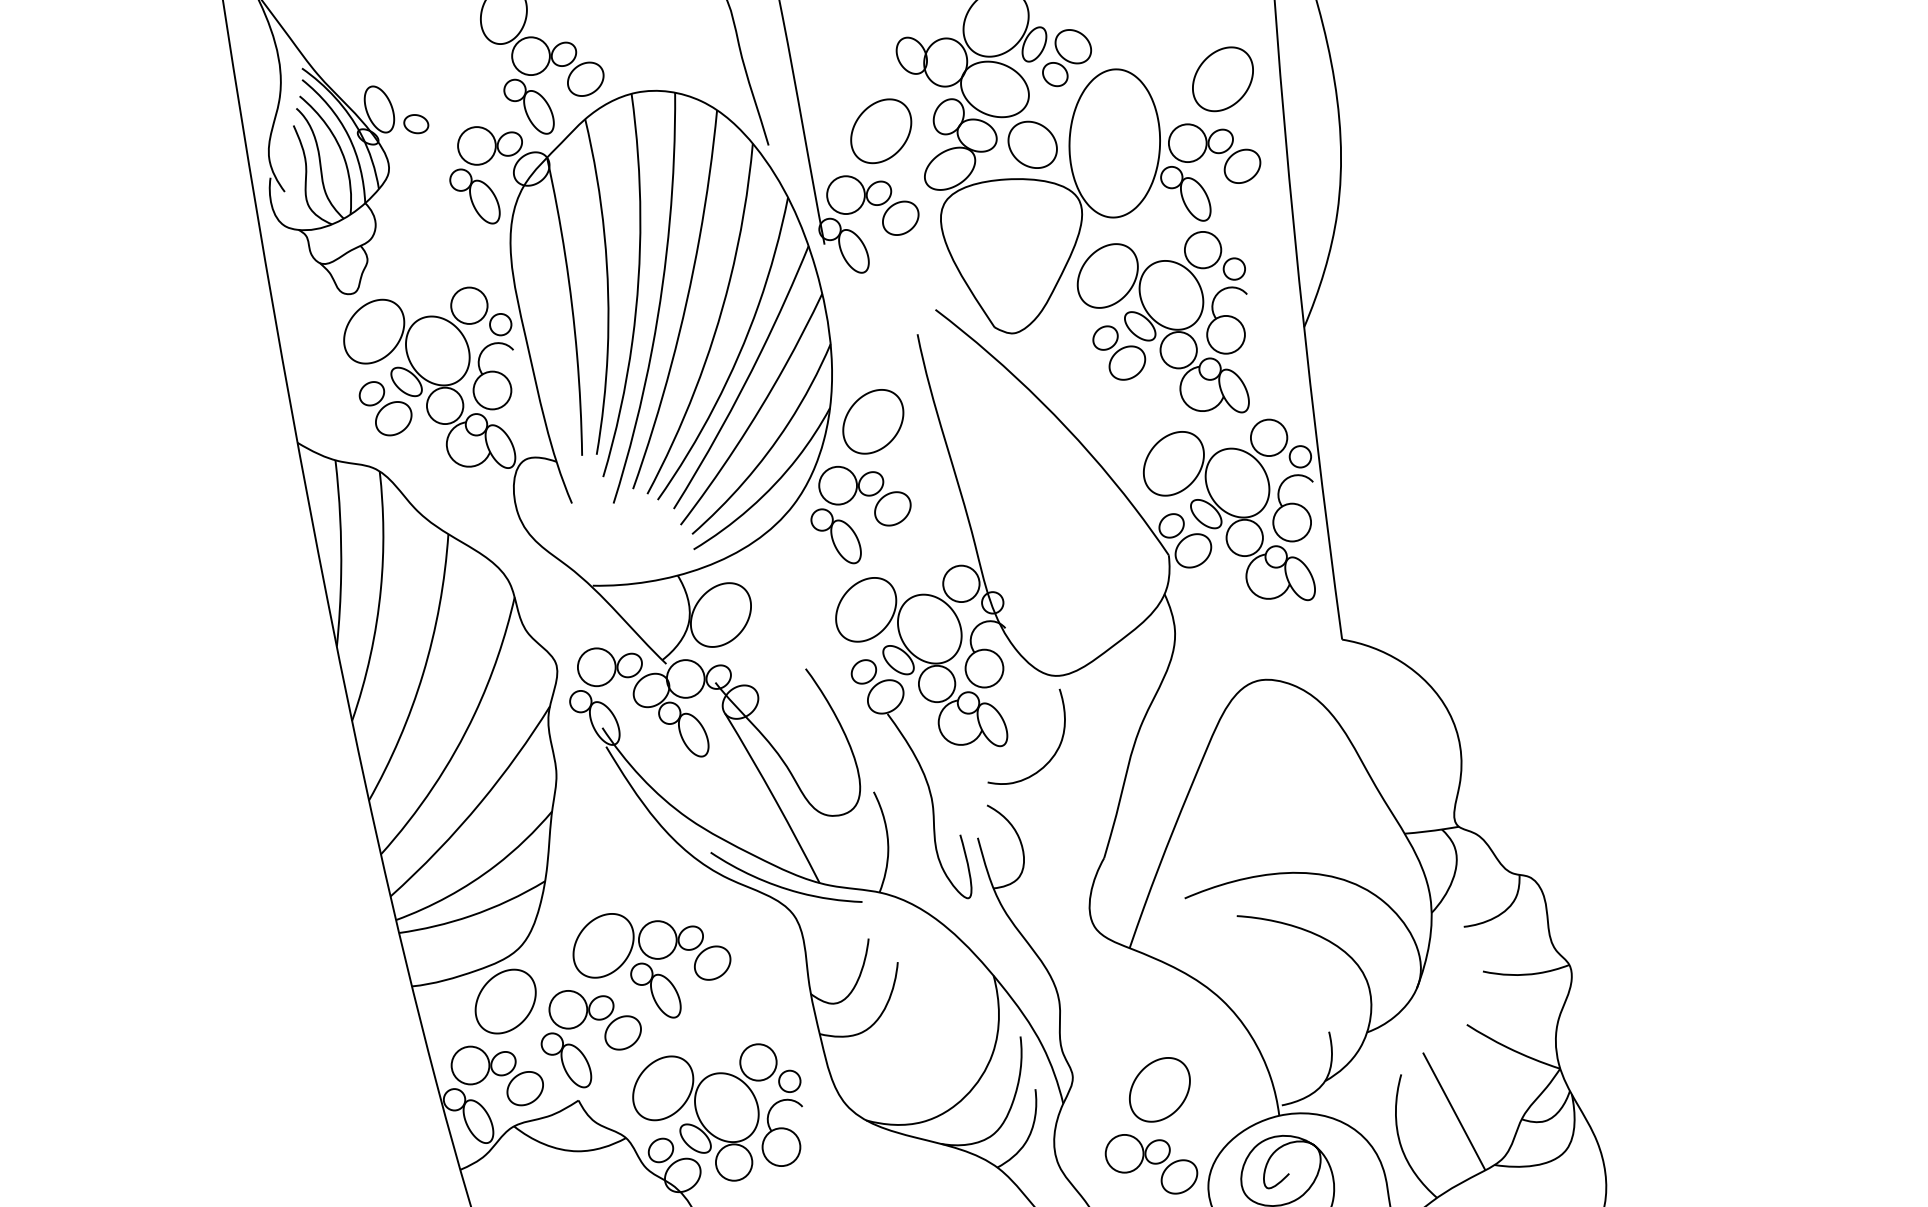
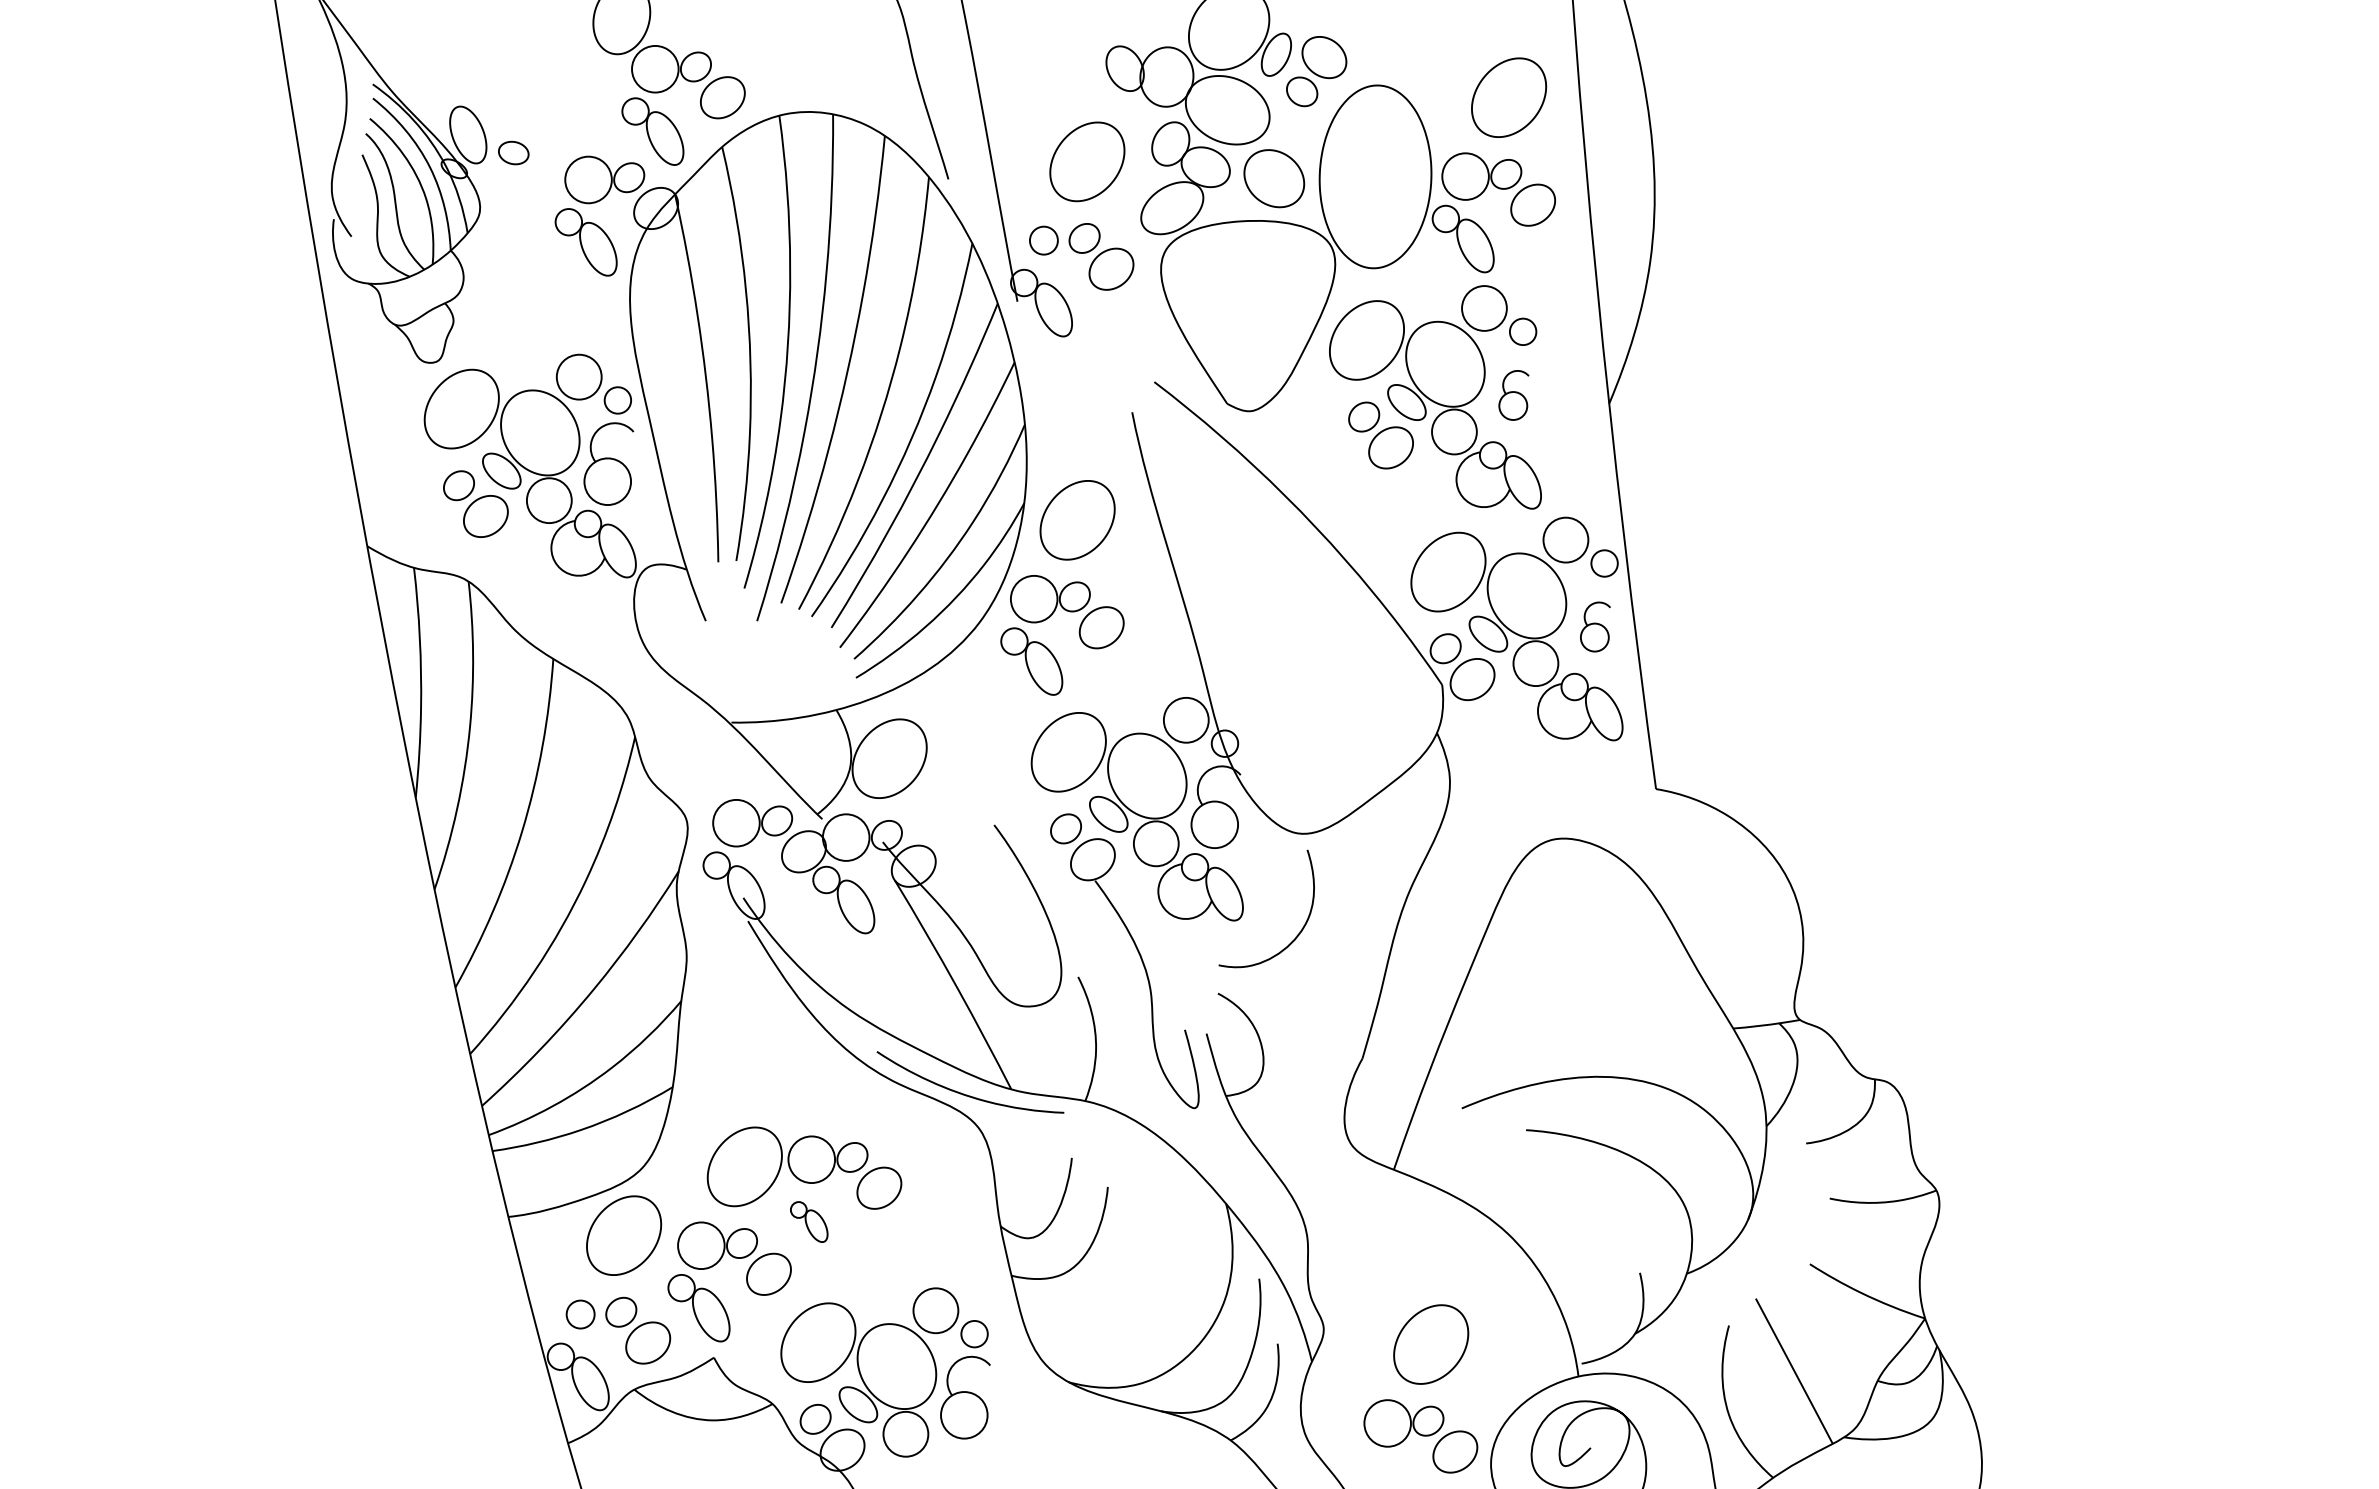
circle: (845, 195) -> (1043, 240), size x0.6
part: (1226, 320) -> (1513, 395), size x0.6
part: (1293, 507) -> (1595, 626), size x0.6
part: (655, 990) -> (808, 1221), size x0.6
circle: (470, 1065) -> (580, 1314), size x0.6

